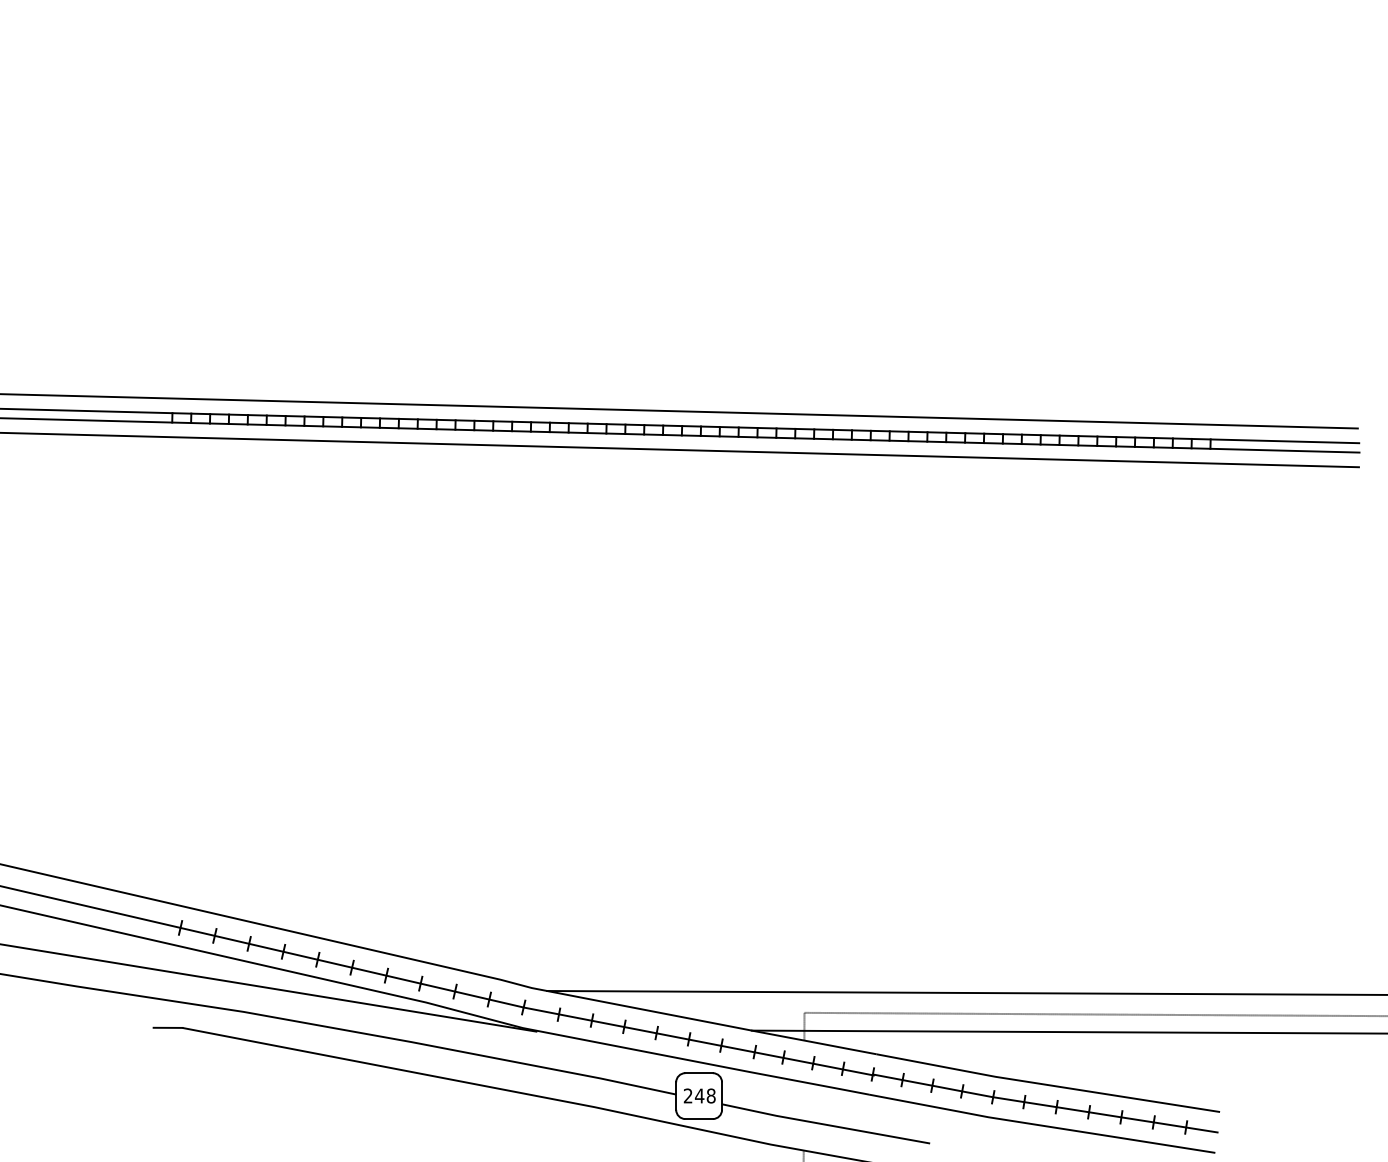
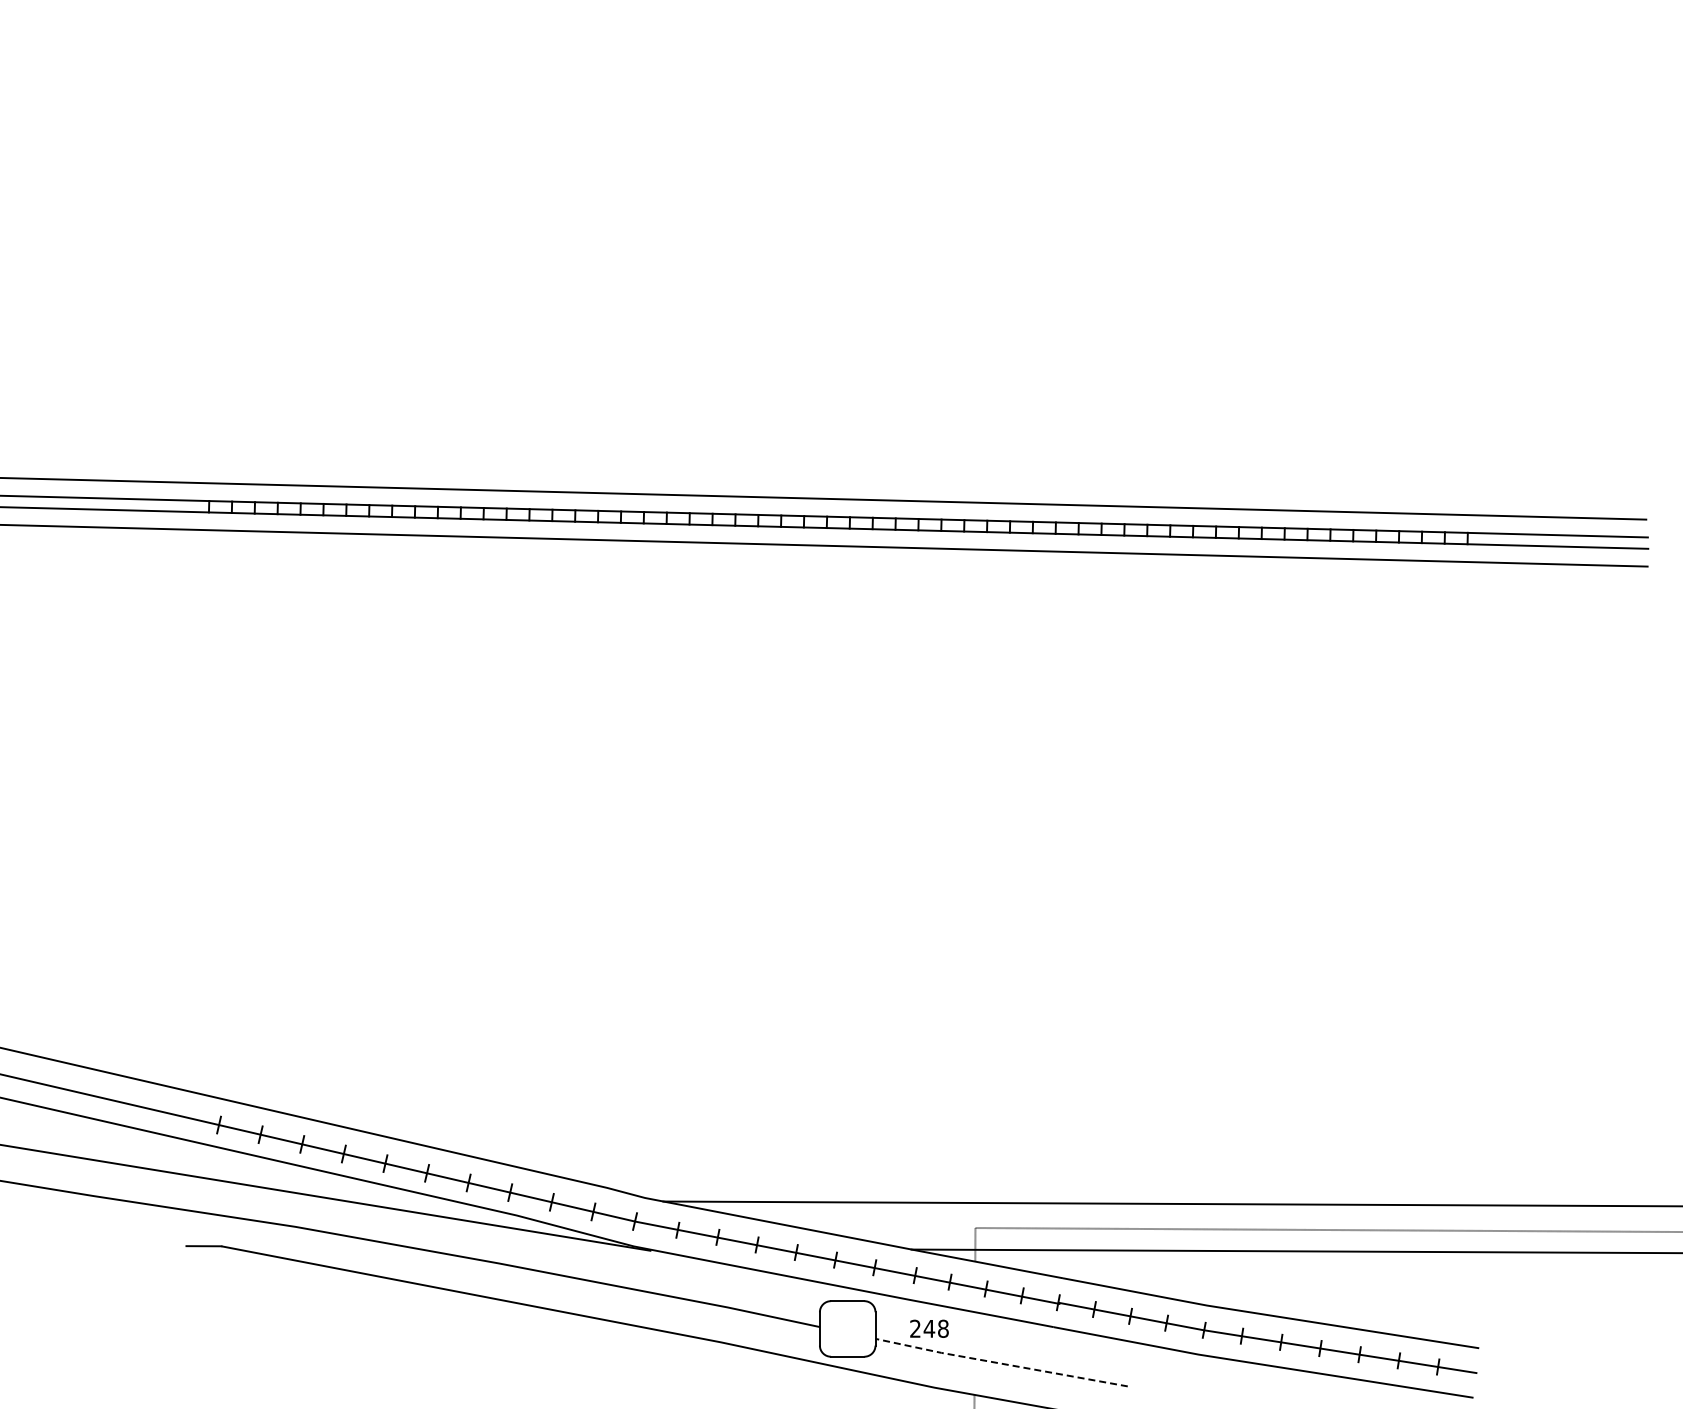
text: (699, 1095) -> (929, 1328), moved
line: (825, 1124) -> (1000, 1363), solid -> dashed

